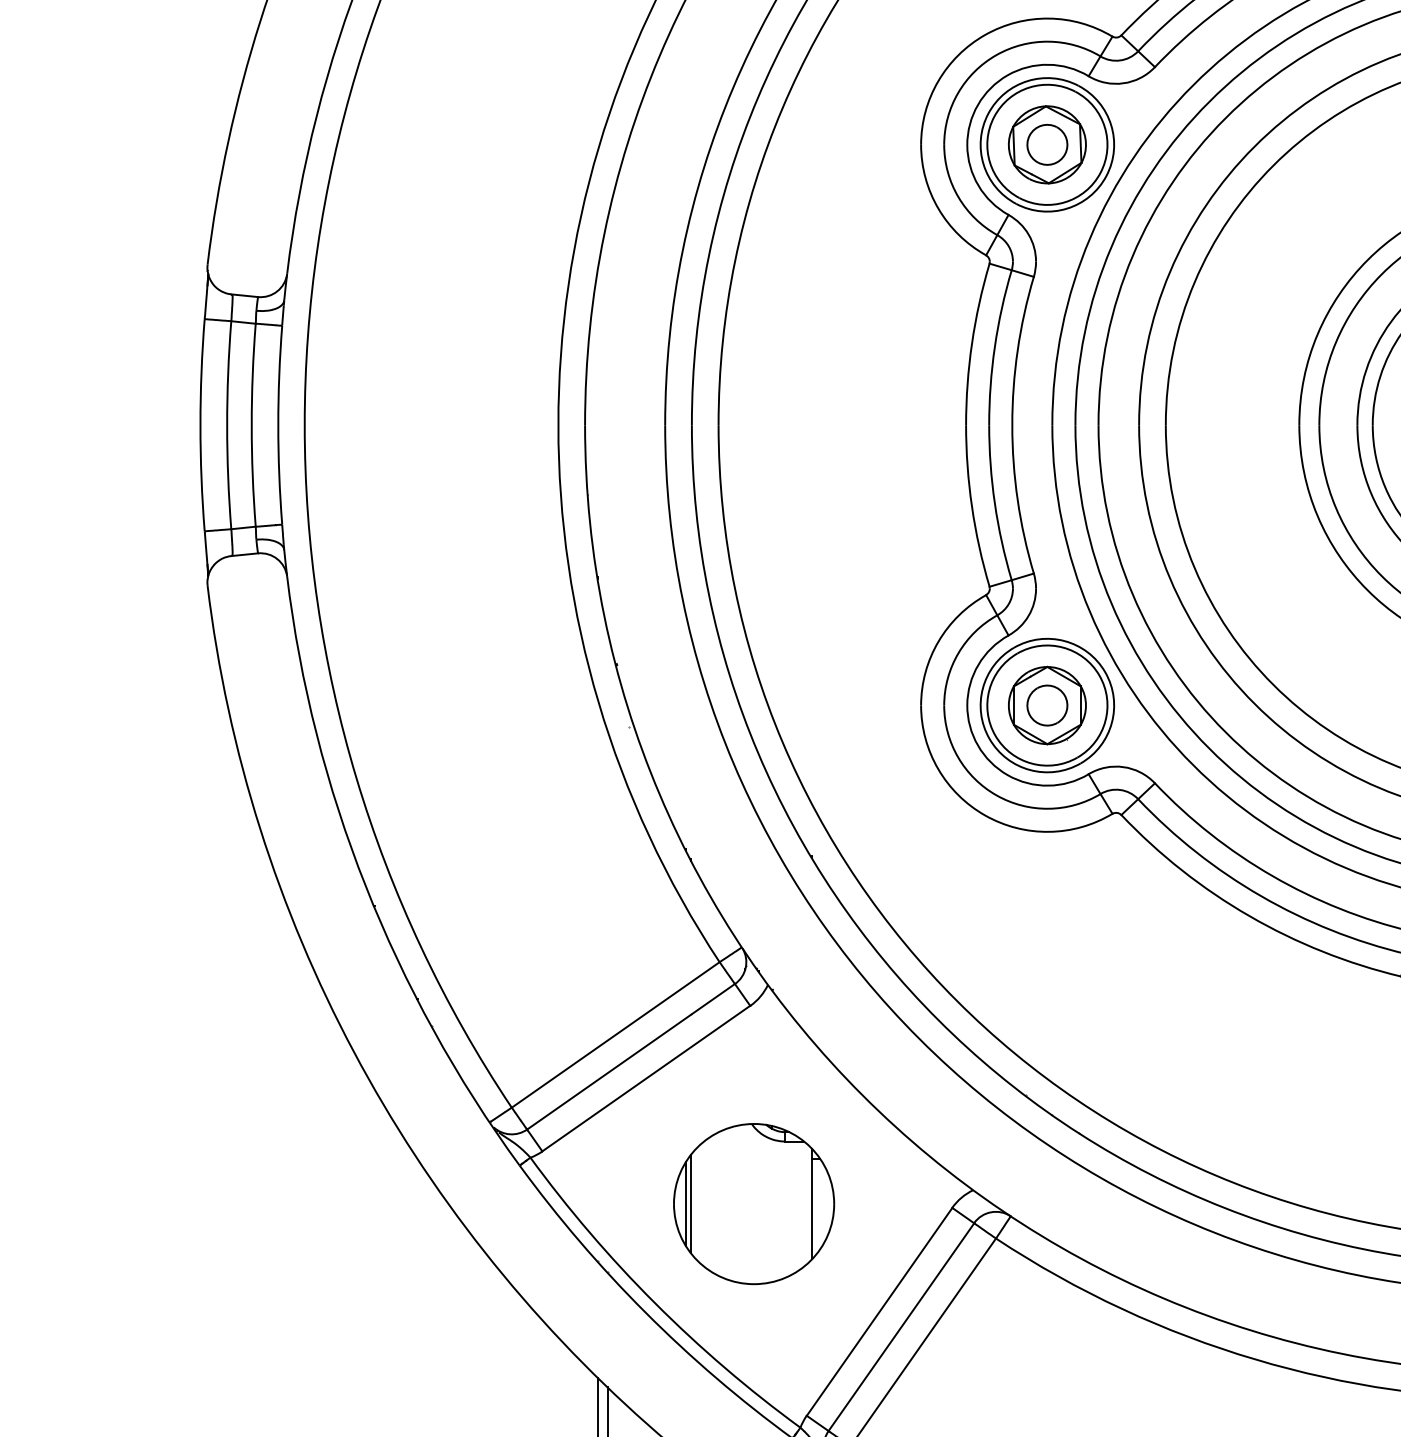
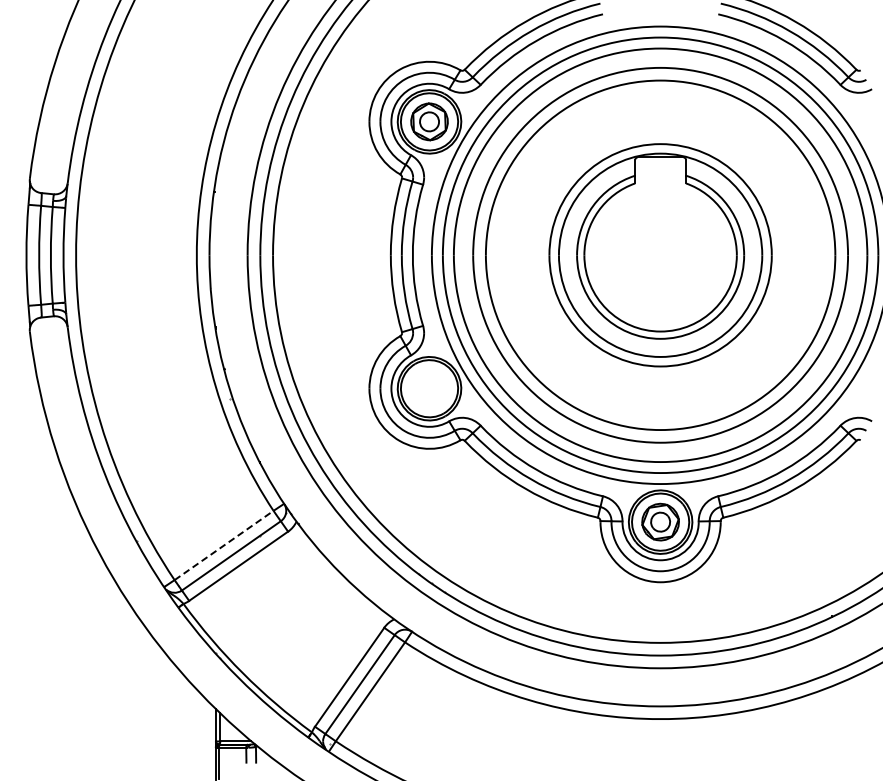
part: (1047, 705) -> (429, 388), removed
line: (616, 1034) -> (224, 545), solid -> dashed
part: (753, 1203) -> (289, 625), removed

